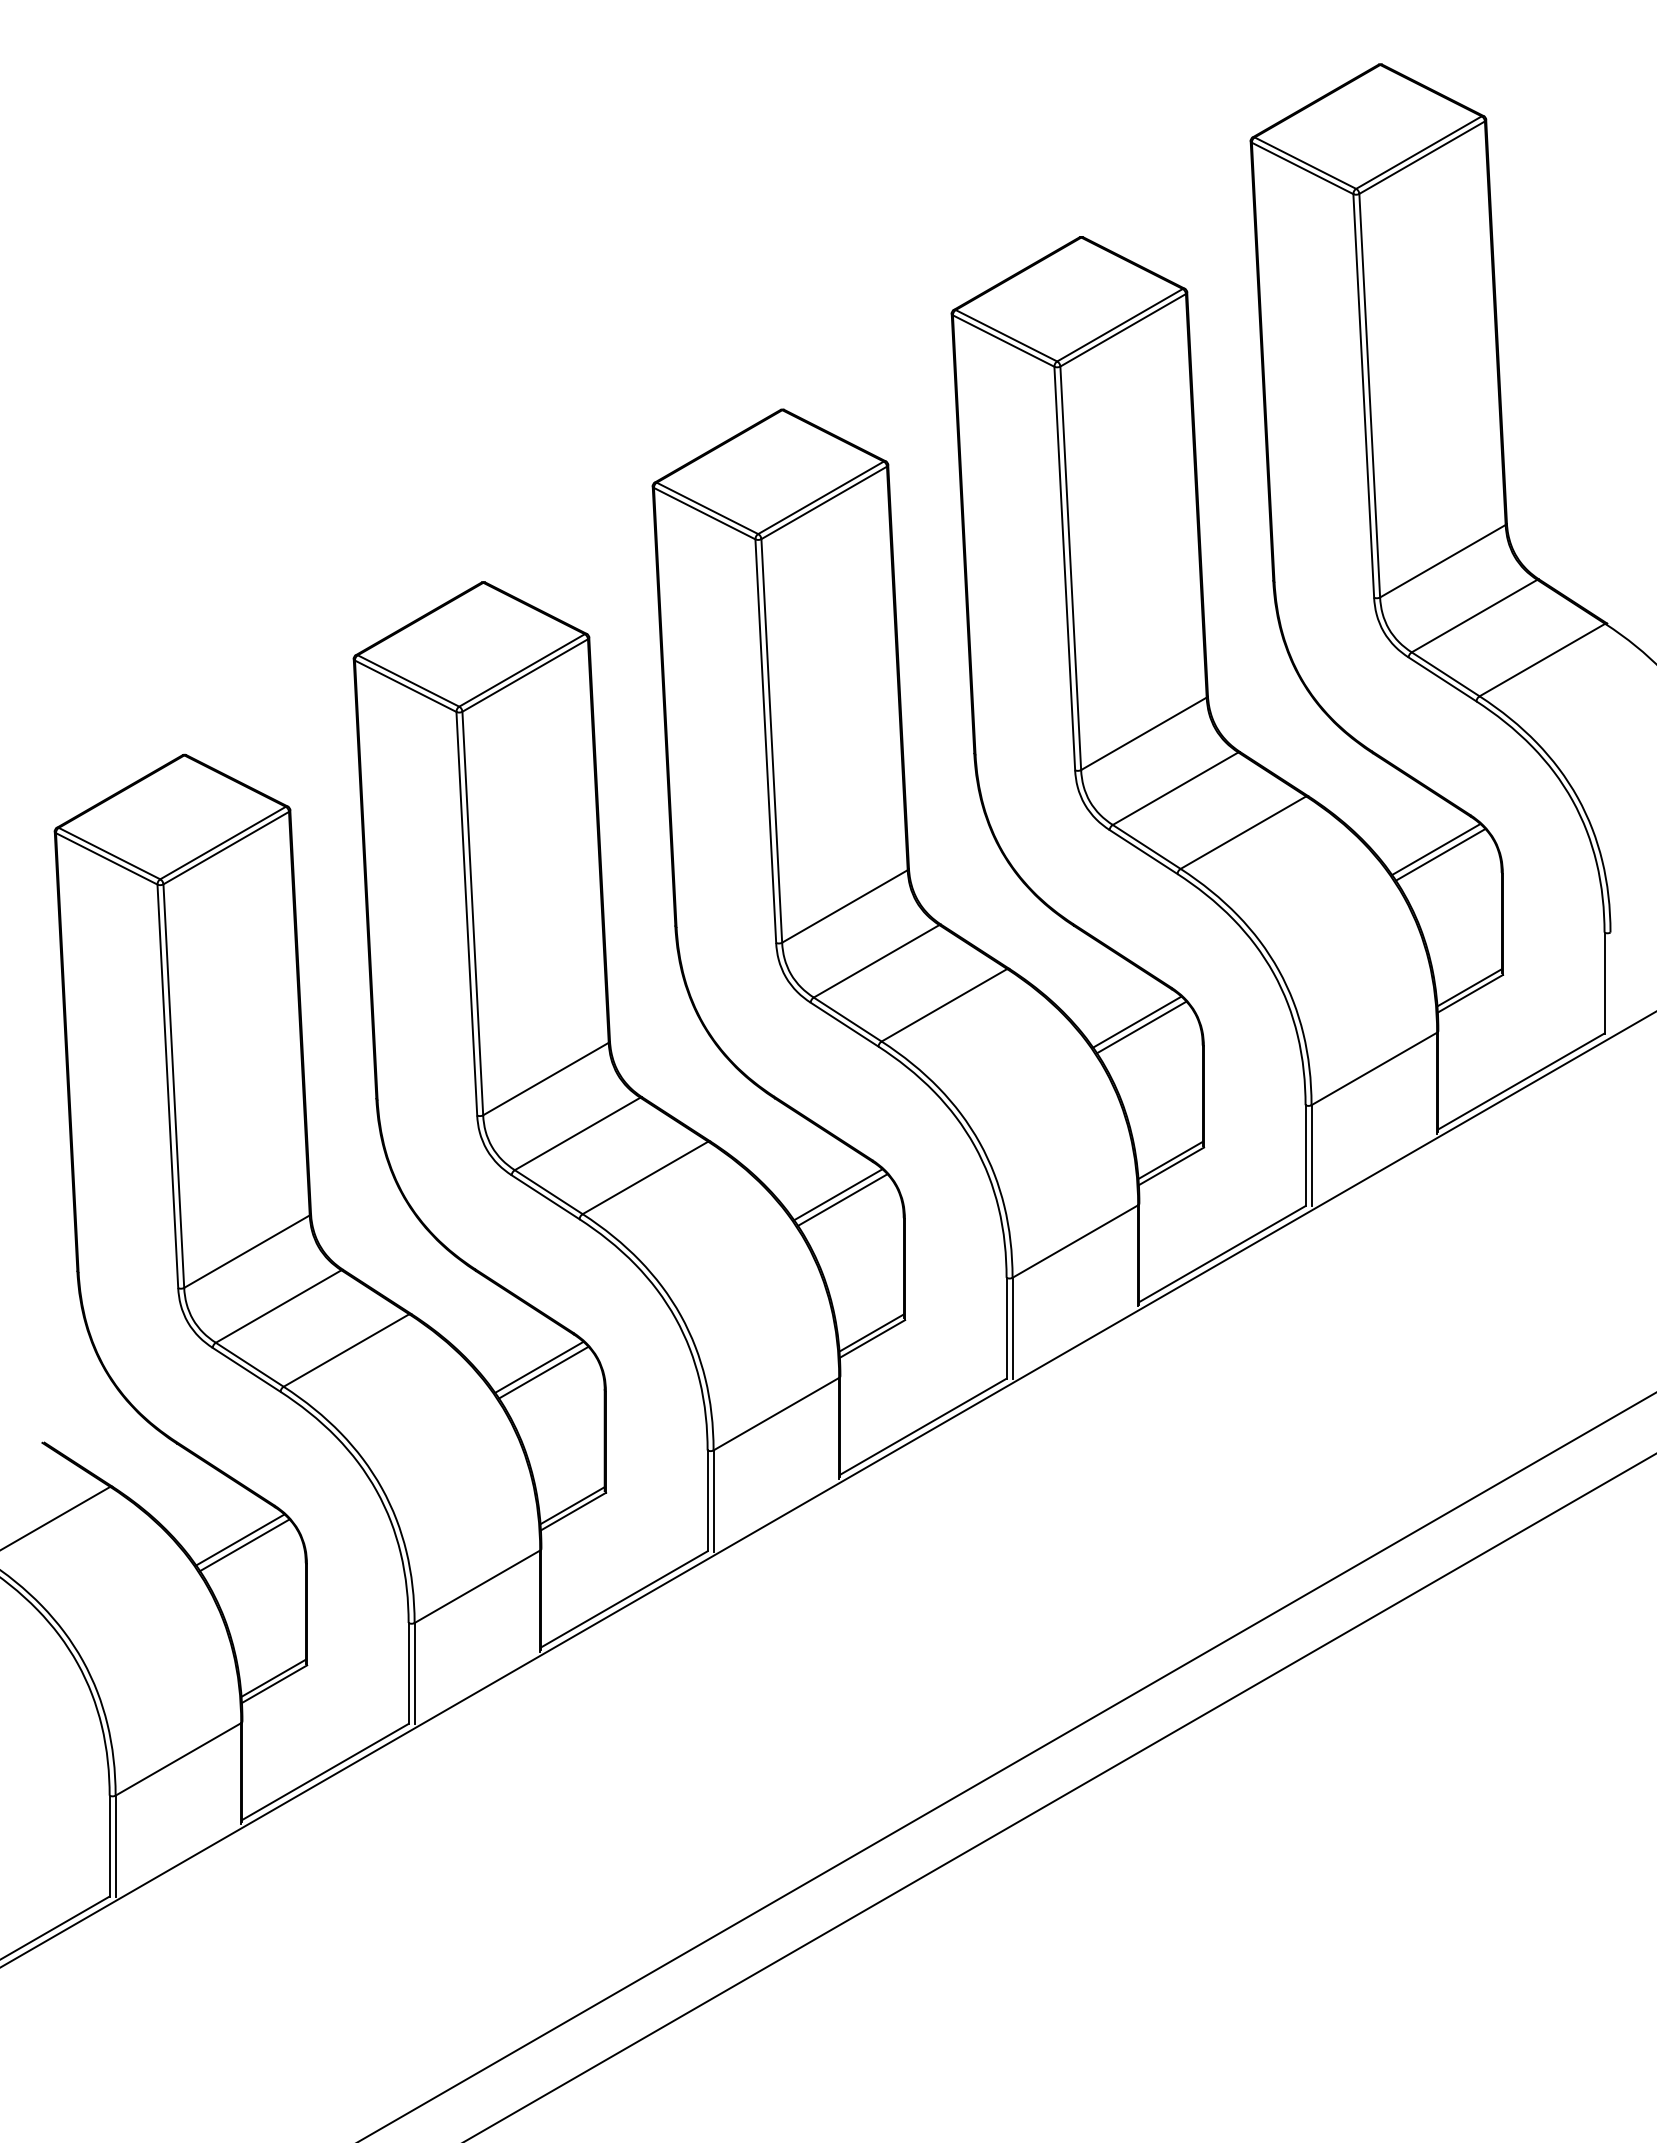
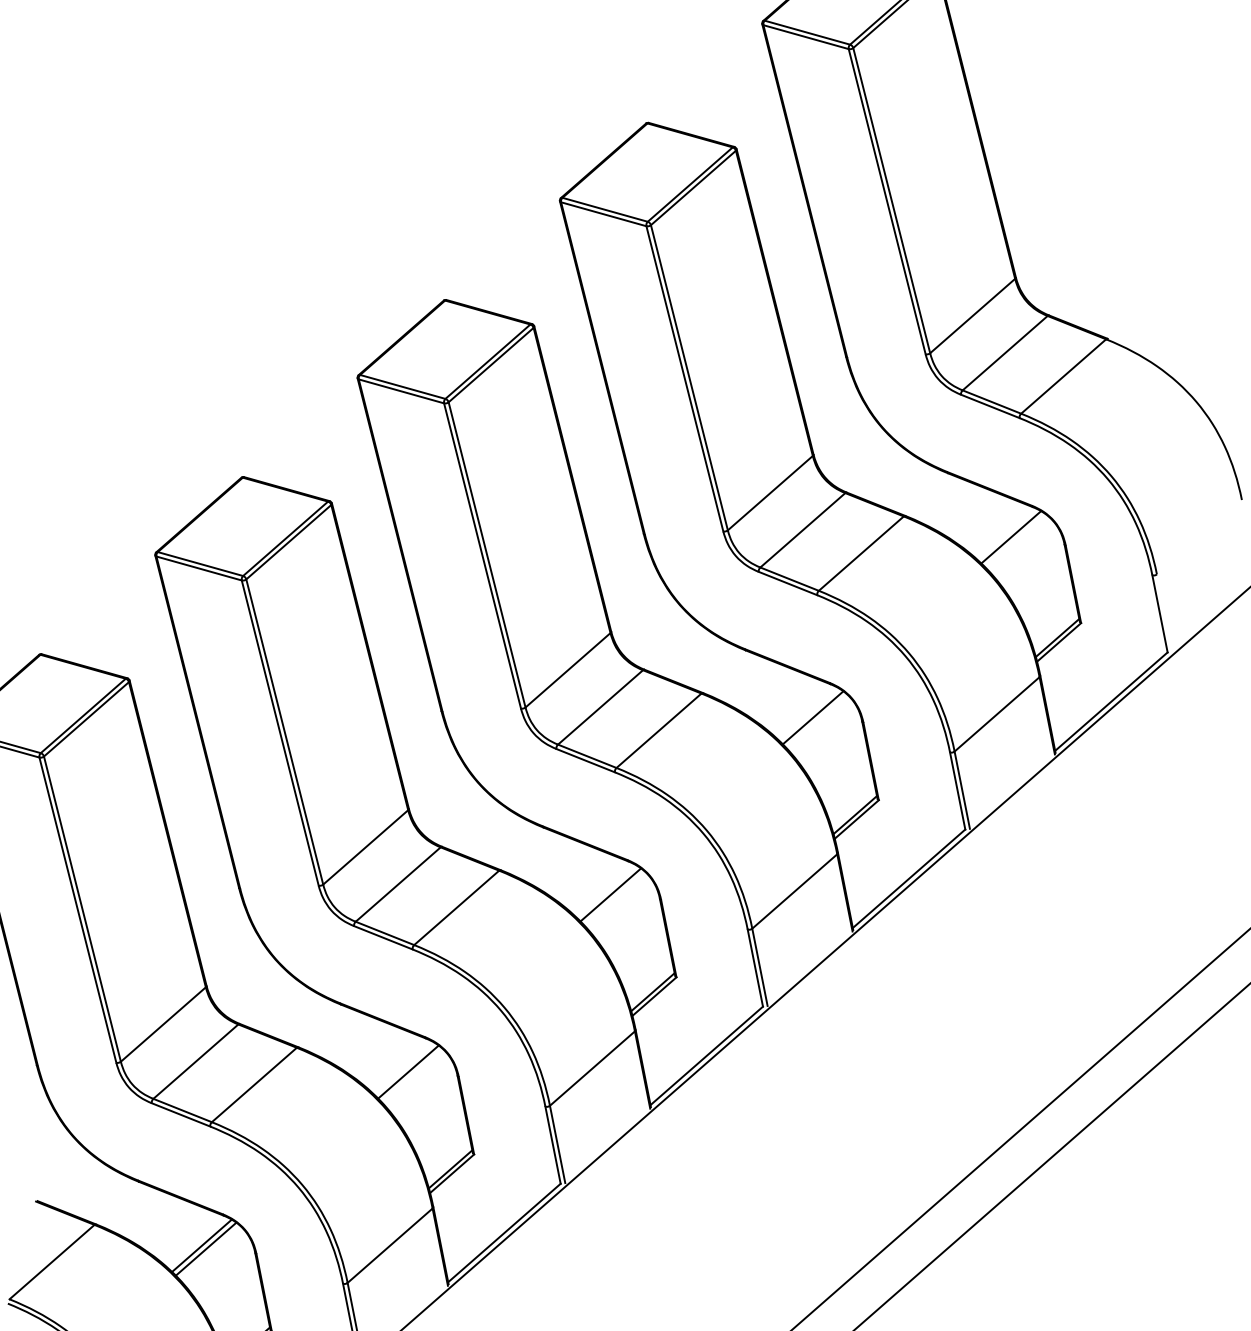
line: (1440, 854) -> (1015, 540), removed
line: (1137, 1021) -> (808, 713), removed
line: (838, 1194) -> (606, 891), removed
line: (539, 1366) -> (404, 1068), removed

